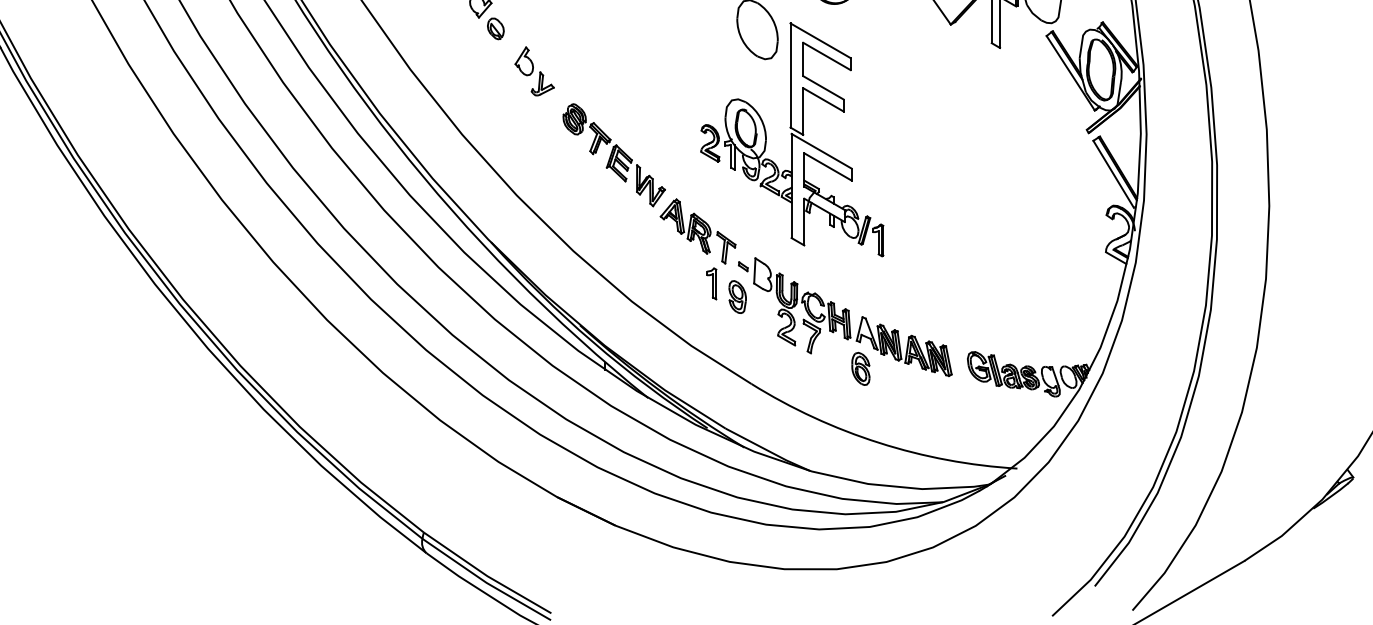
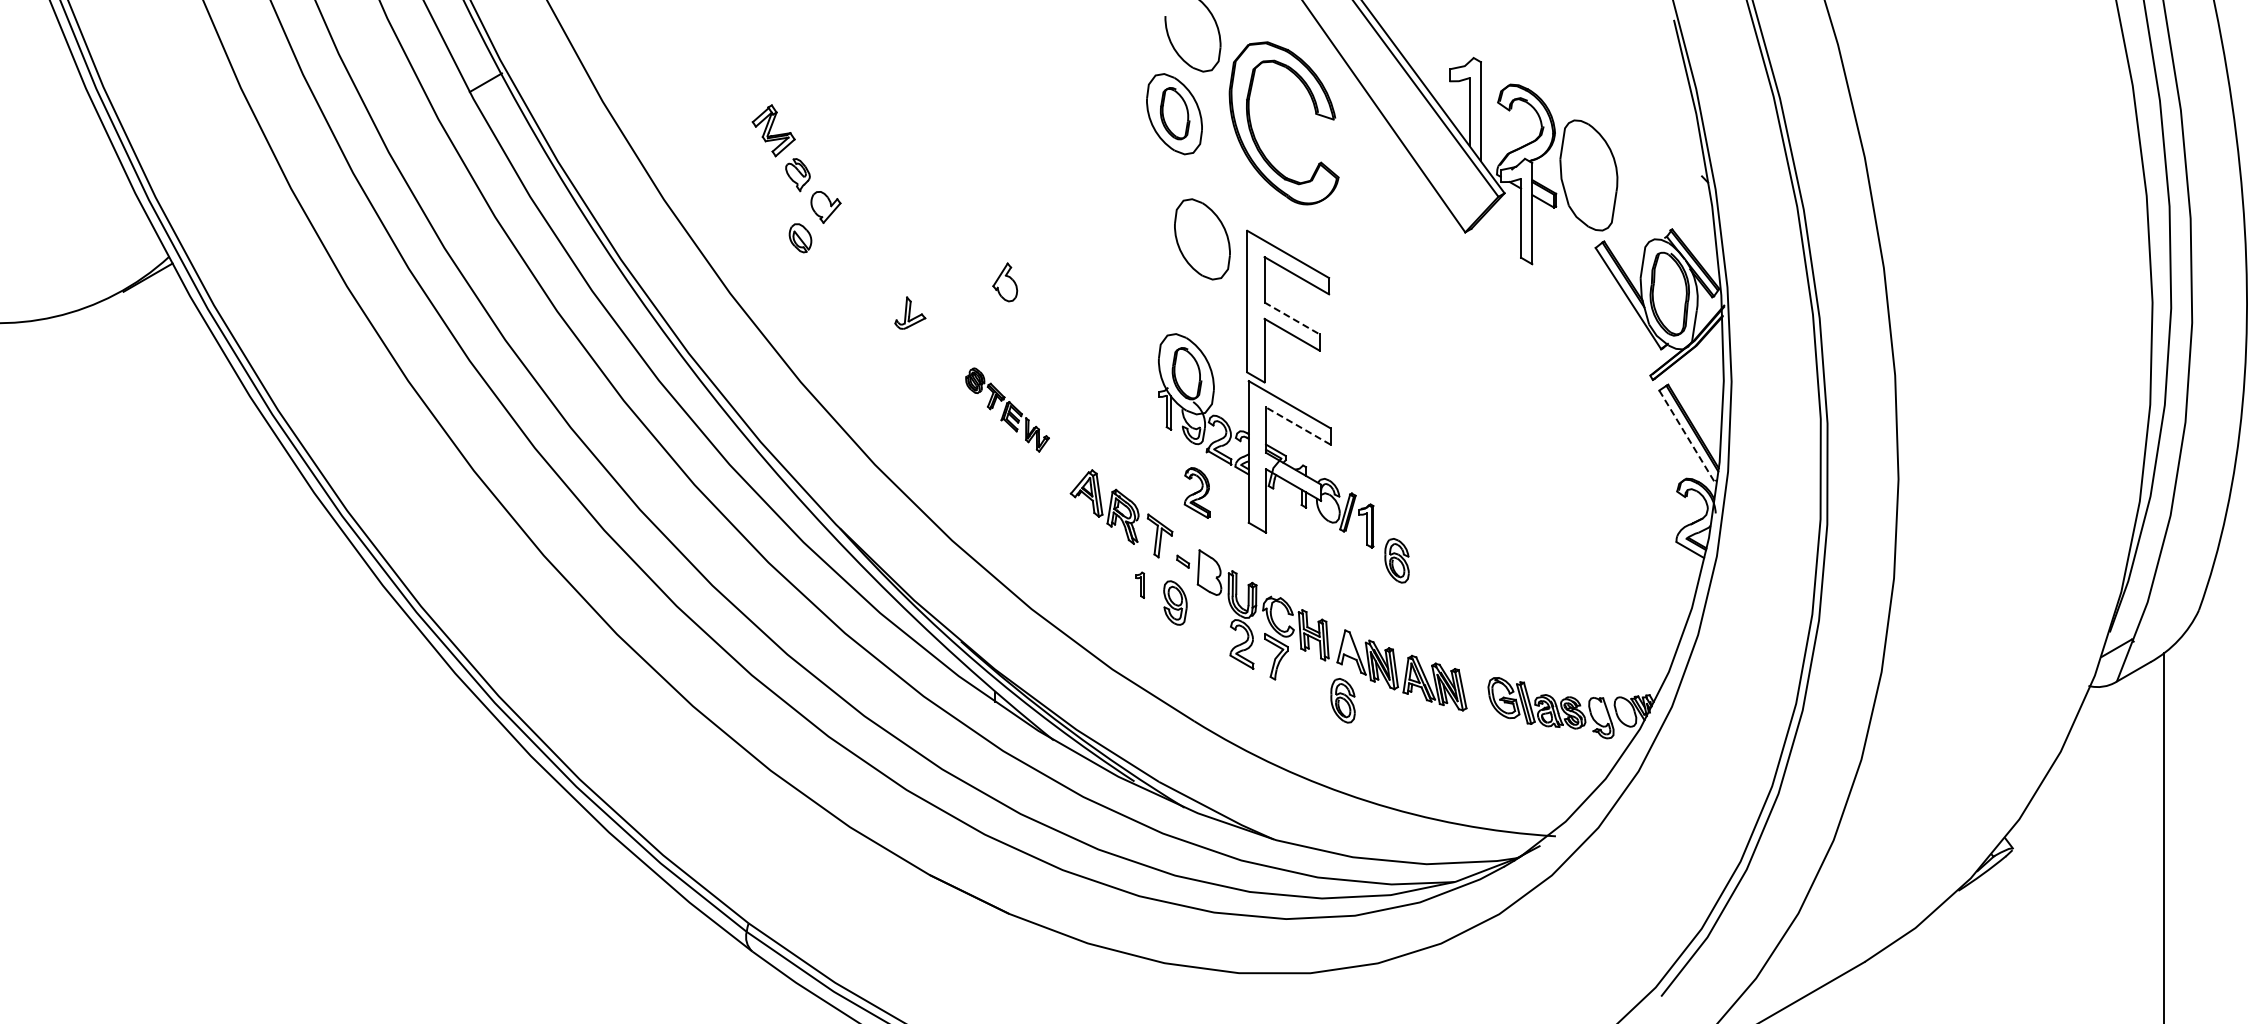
part: (495, 29) -> (800, 238), moved
part: (524, 61) -> (1005, 282), moved
line: (823, 87) -> (1292, 318), solid -> dashed
part: (709, 143) -> (1196, 492), moved
part: (614, 154) -> (1007, 409), size x0.6
line: (827, 166) -> (1297, 425), solid -> dashed
line: (1114, 174) -> (1687, 436), solid -> dashed
part: (900, 265) -> (1396, 560), added
part: (712, 284) -> (1140, 585), size x0.6

